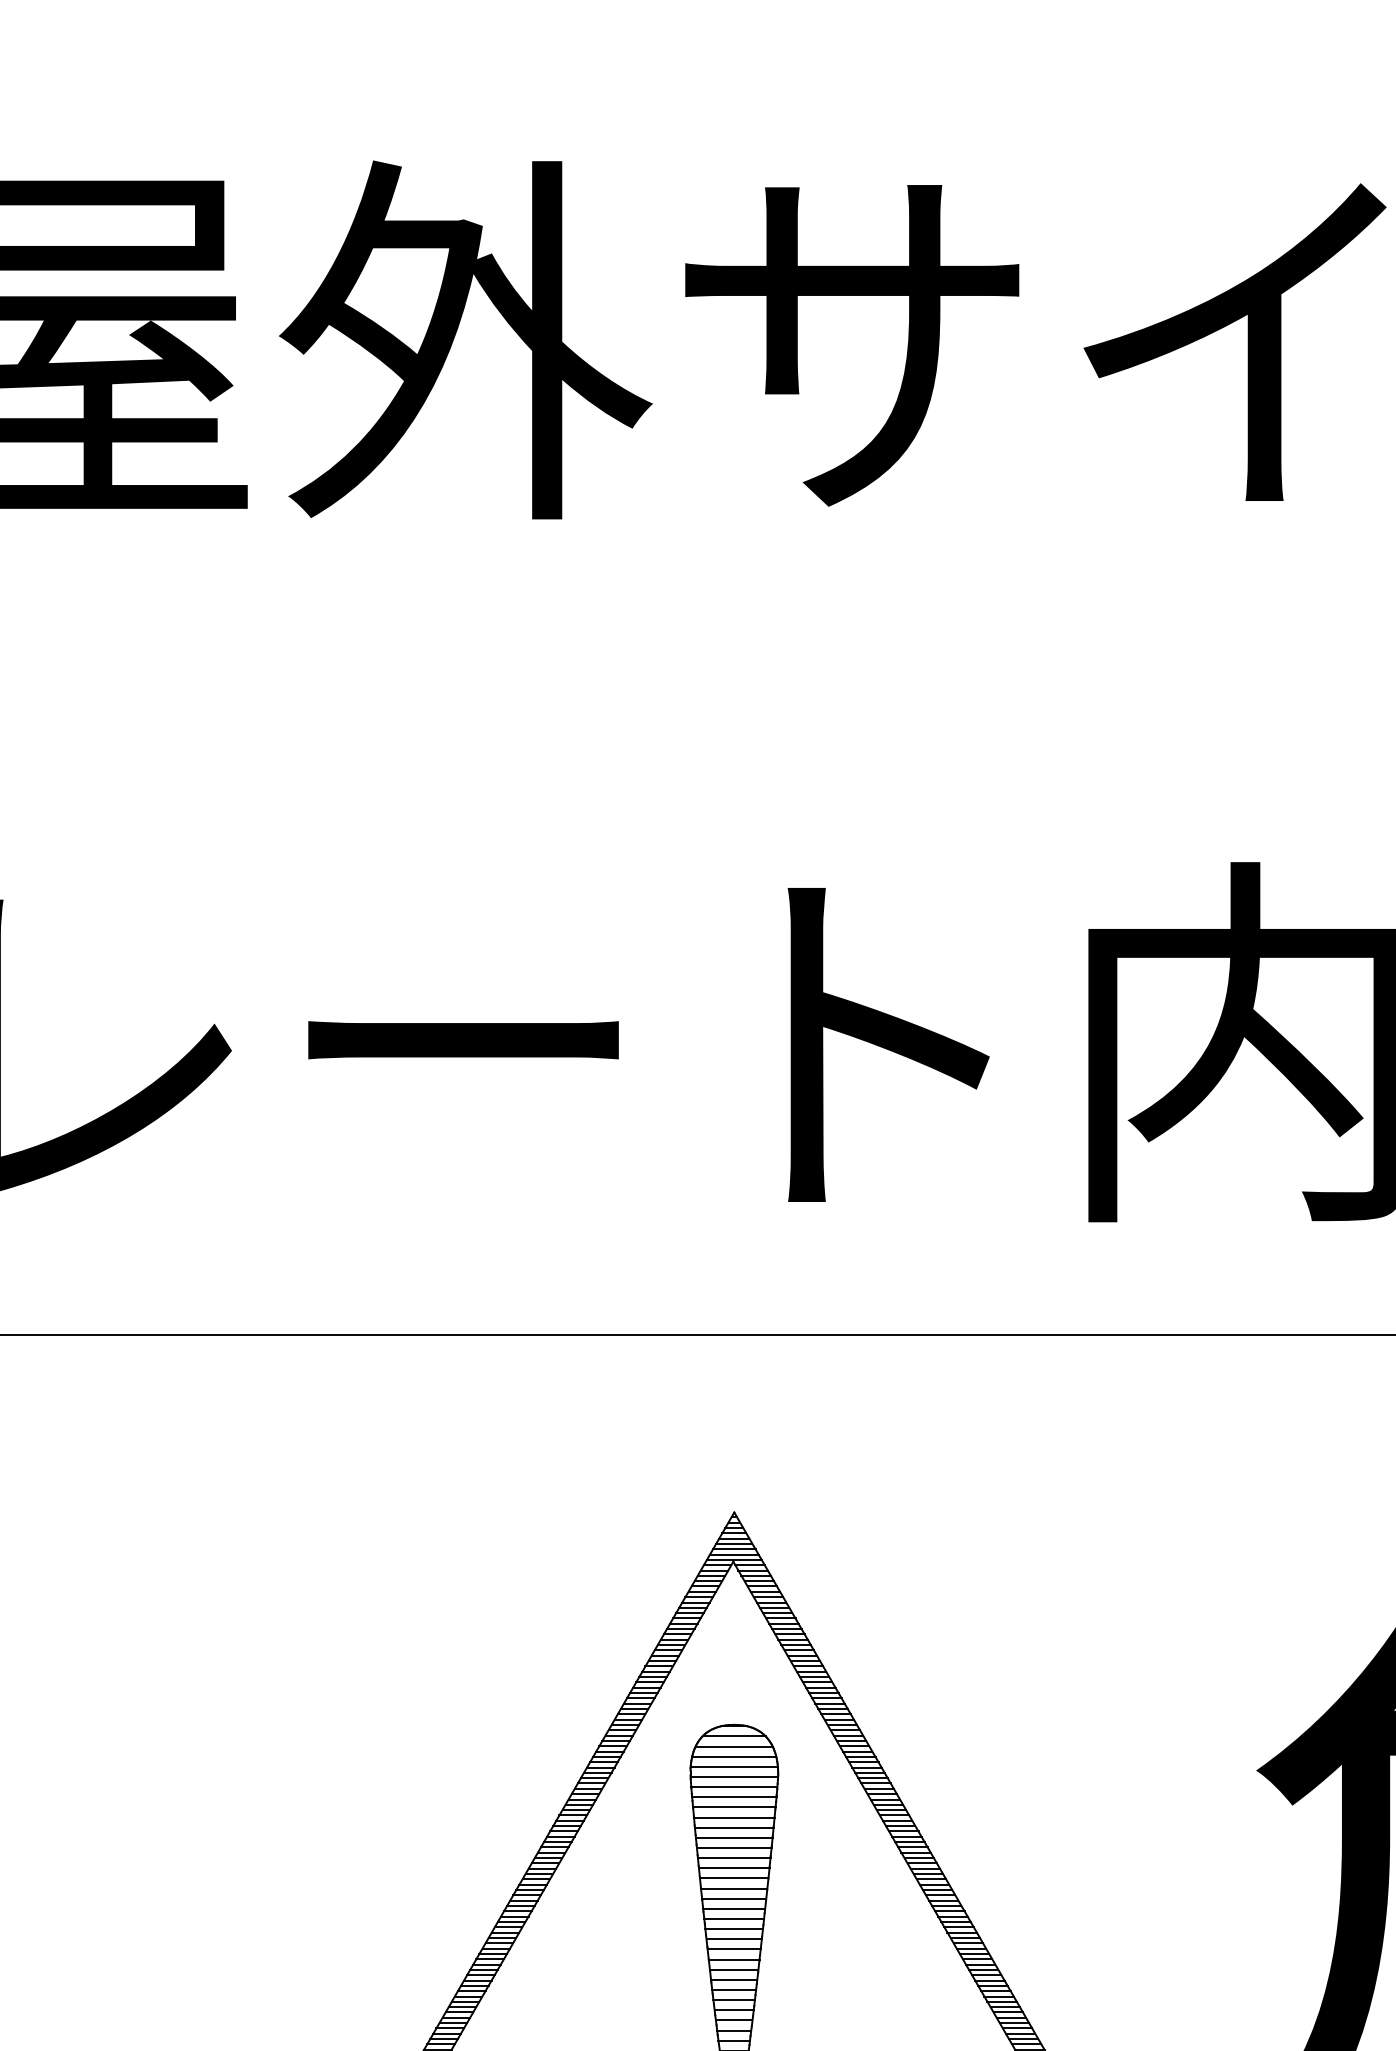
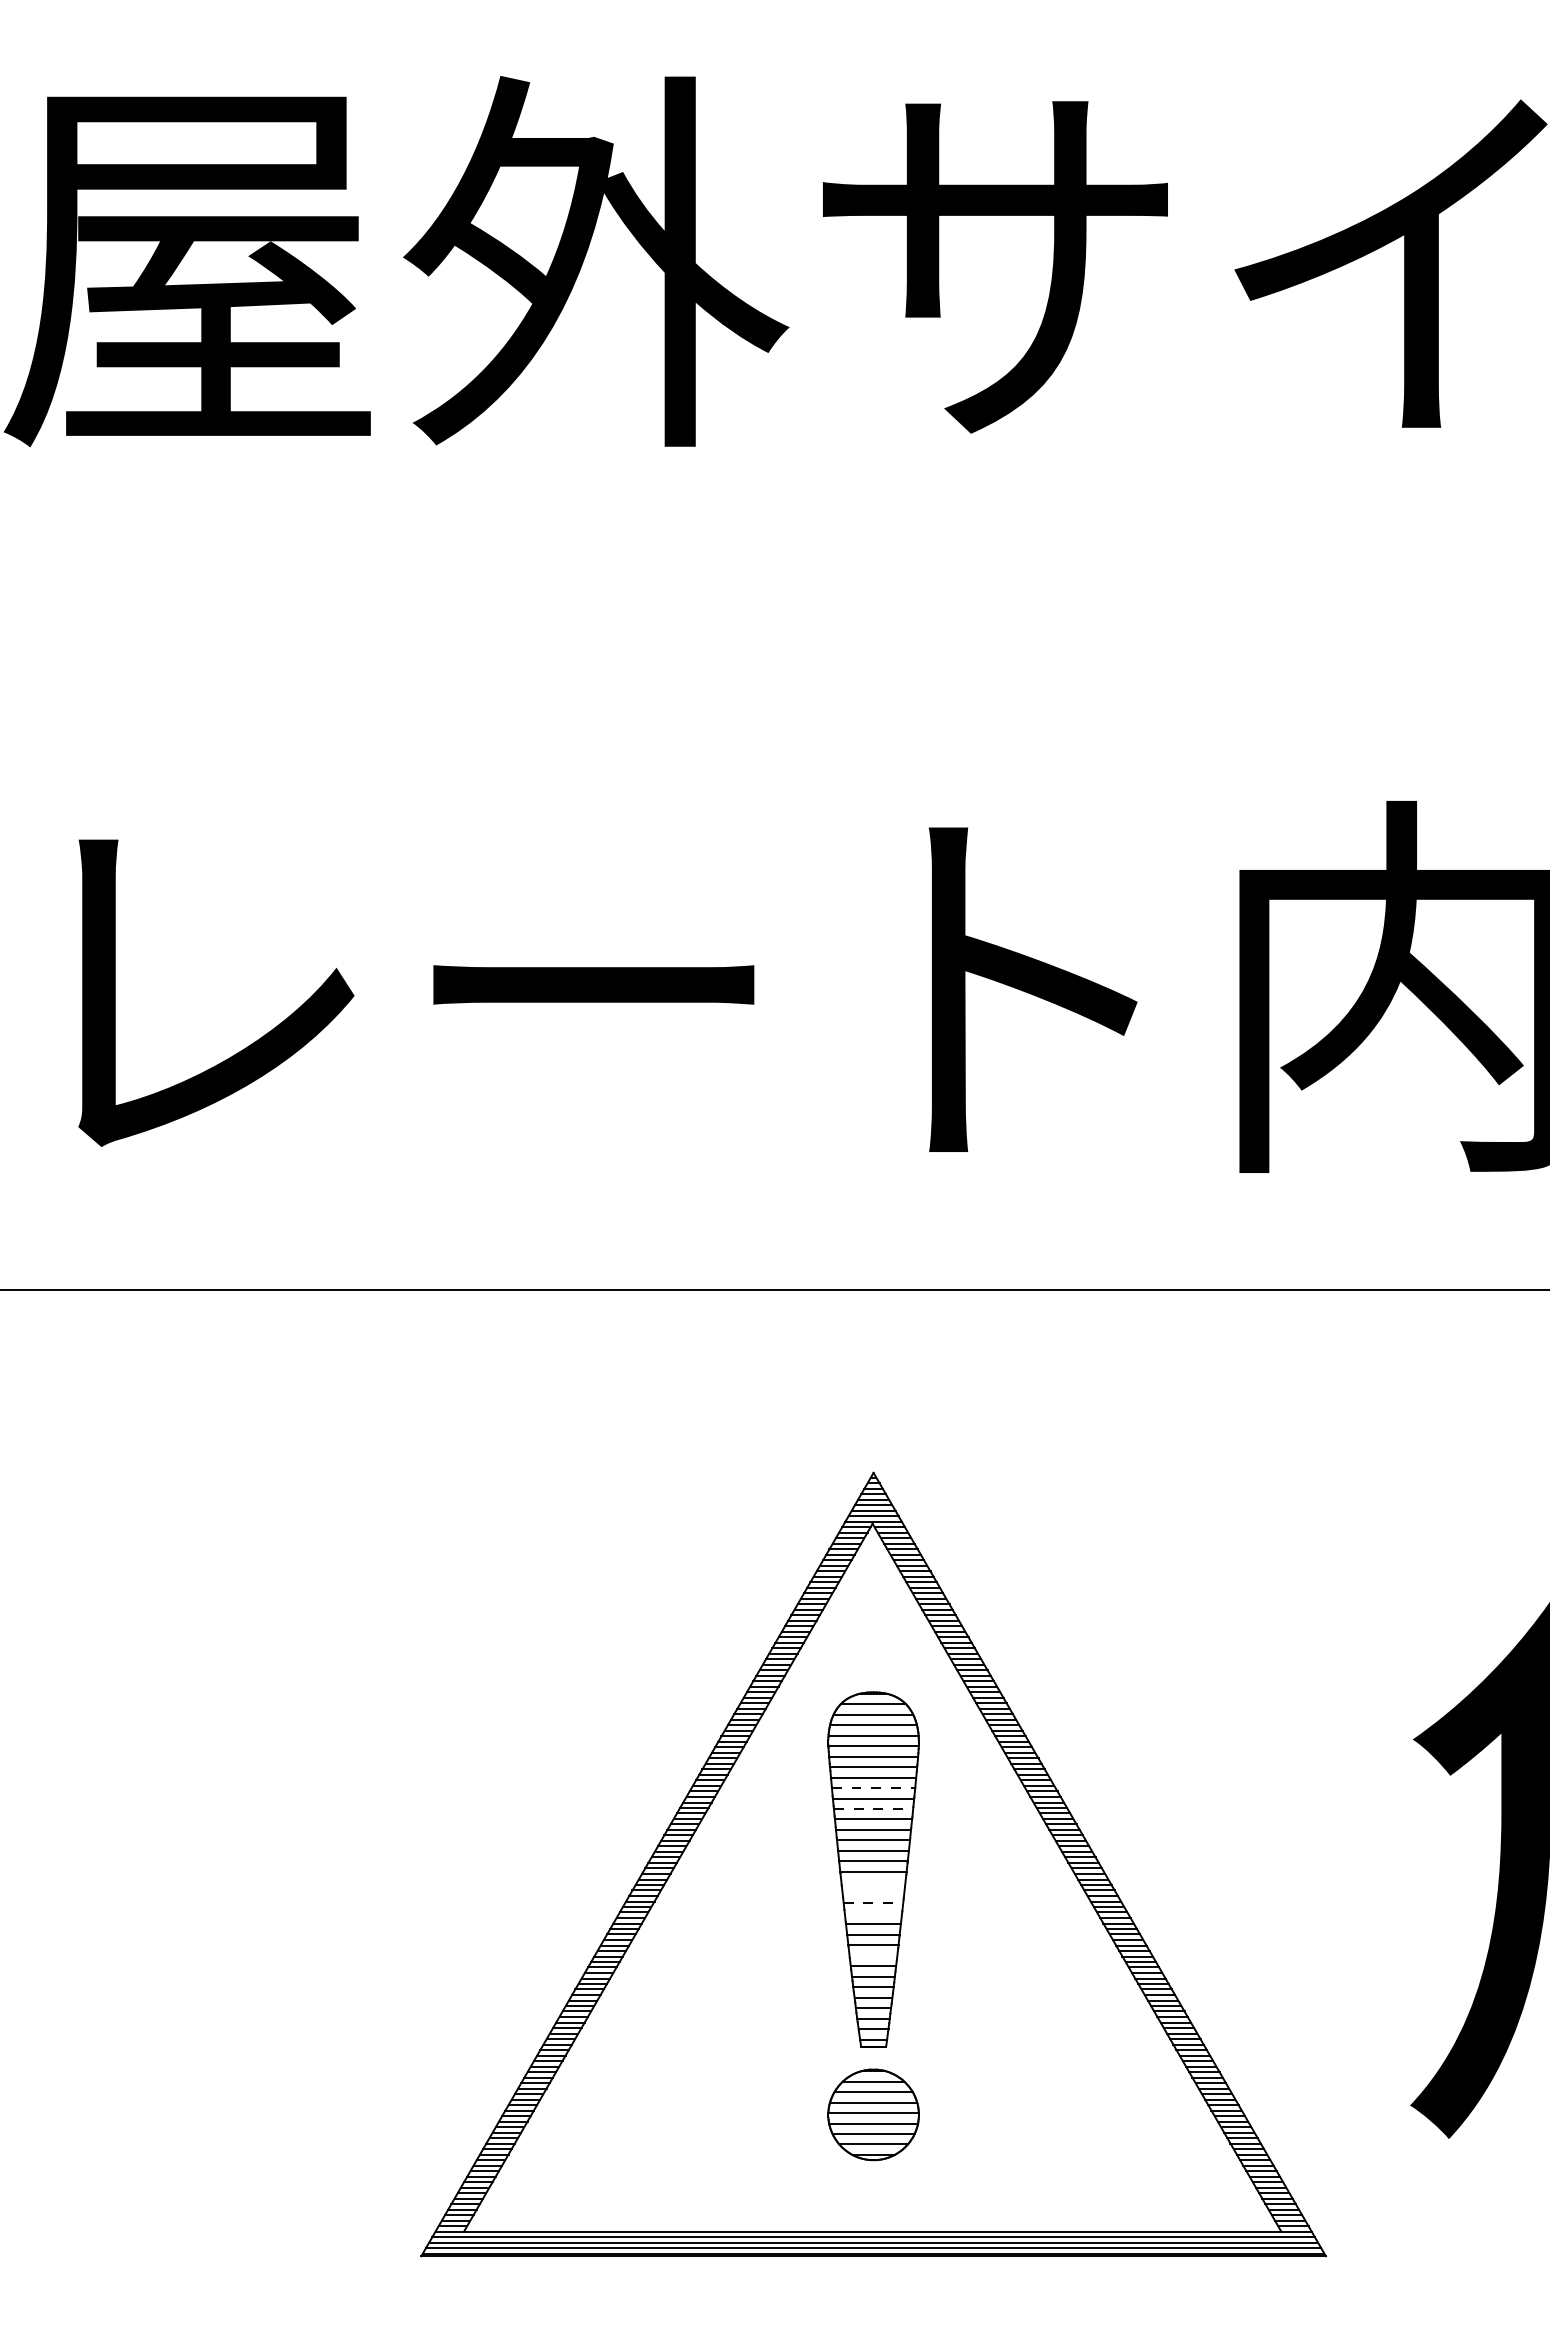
line: (734, 1817) -> (873, 1788), solid -> dashed
line: (734, 1838) -> (873, 1809), solid -> dashed
line: (734, 1908) -> (873, 1882), removed
line: (734, 1918) -> (873, 1892), removed
line: (734, 1929) -> (873, 1903), solid -> dashed
line: (734, 1938) -> (873, 1913), removed
line: (734, 1979) -> (873, 1955), removed

